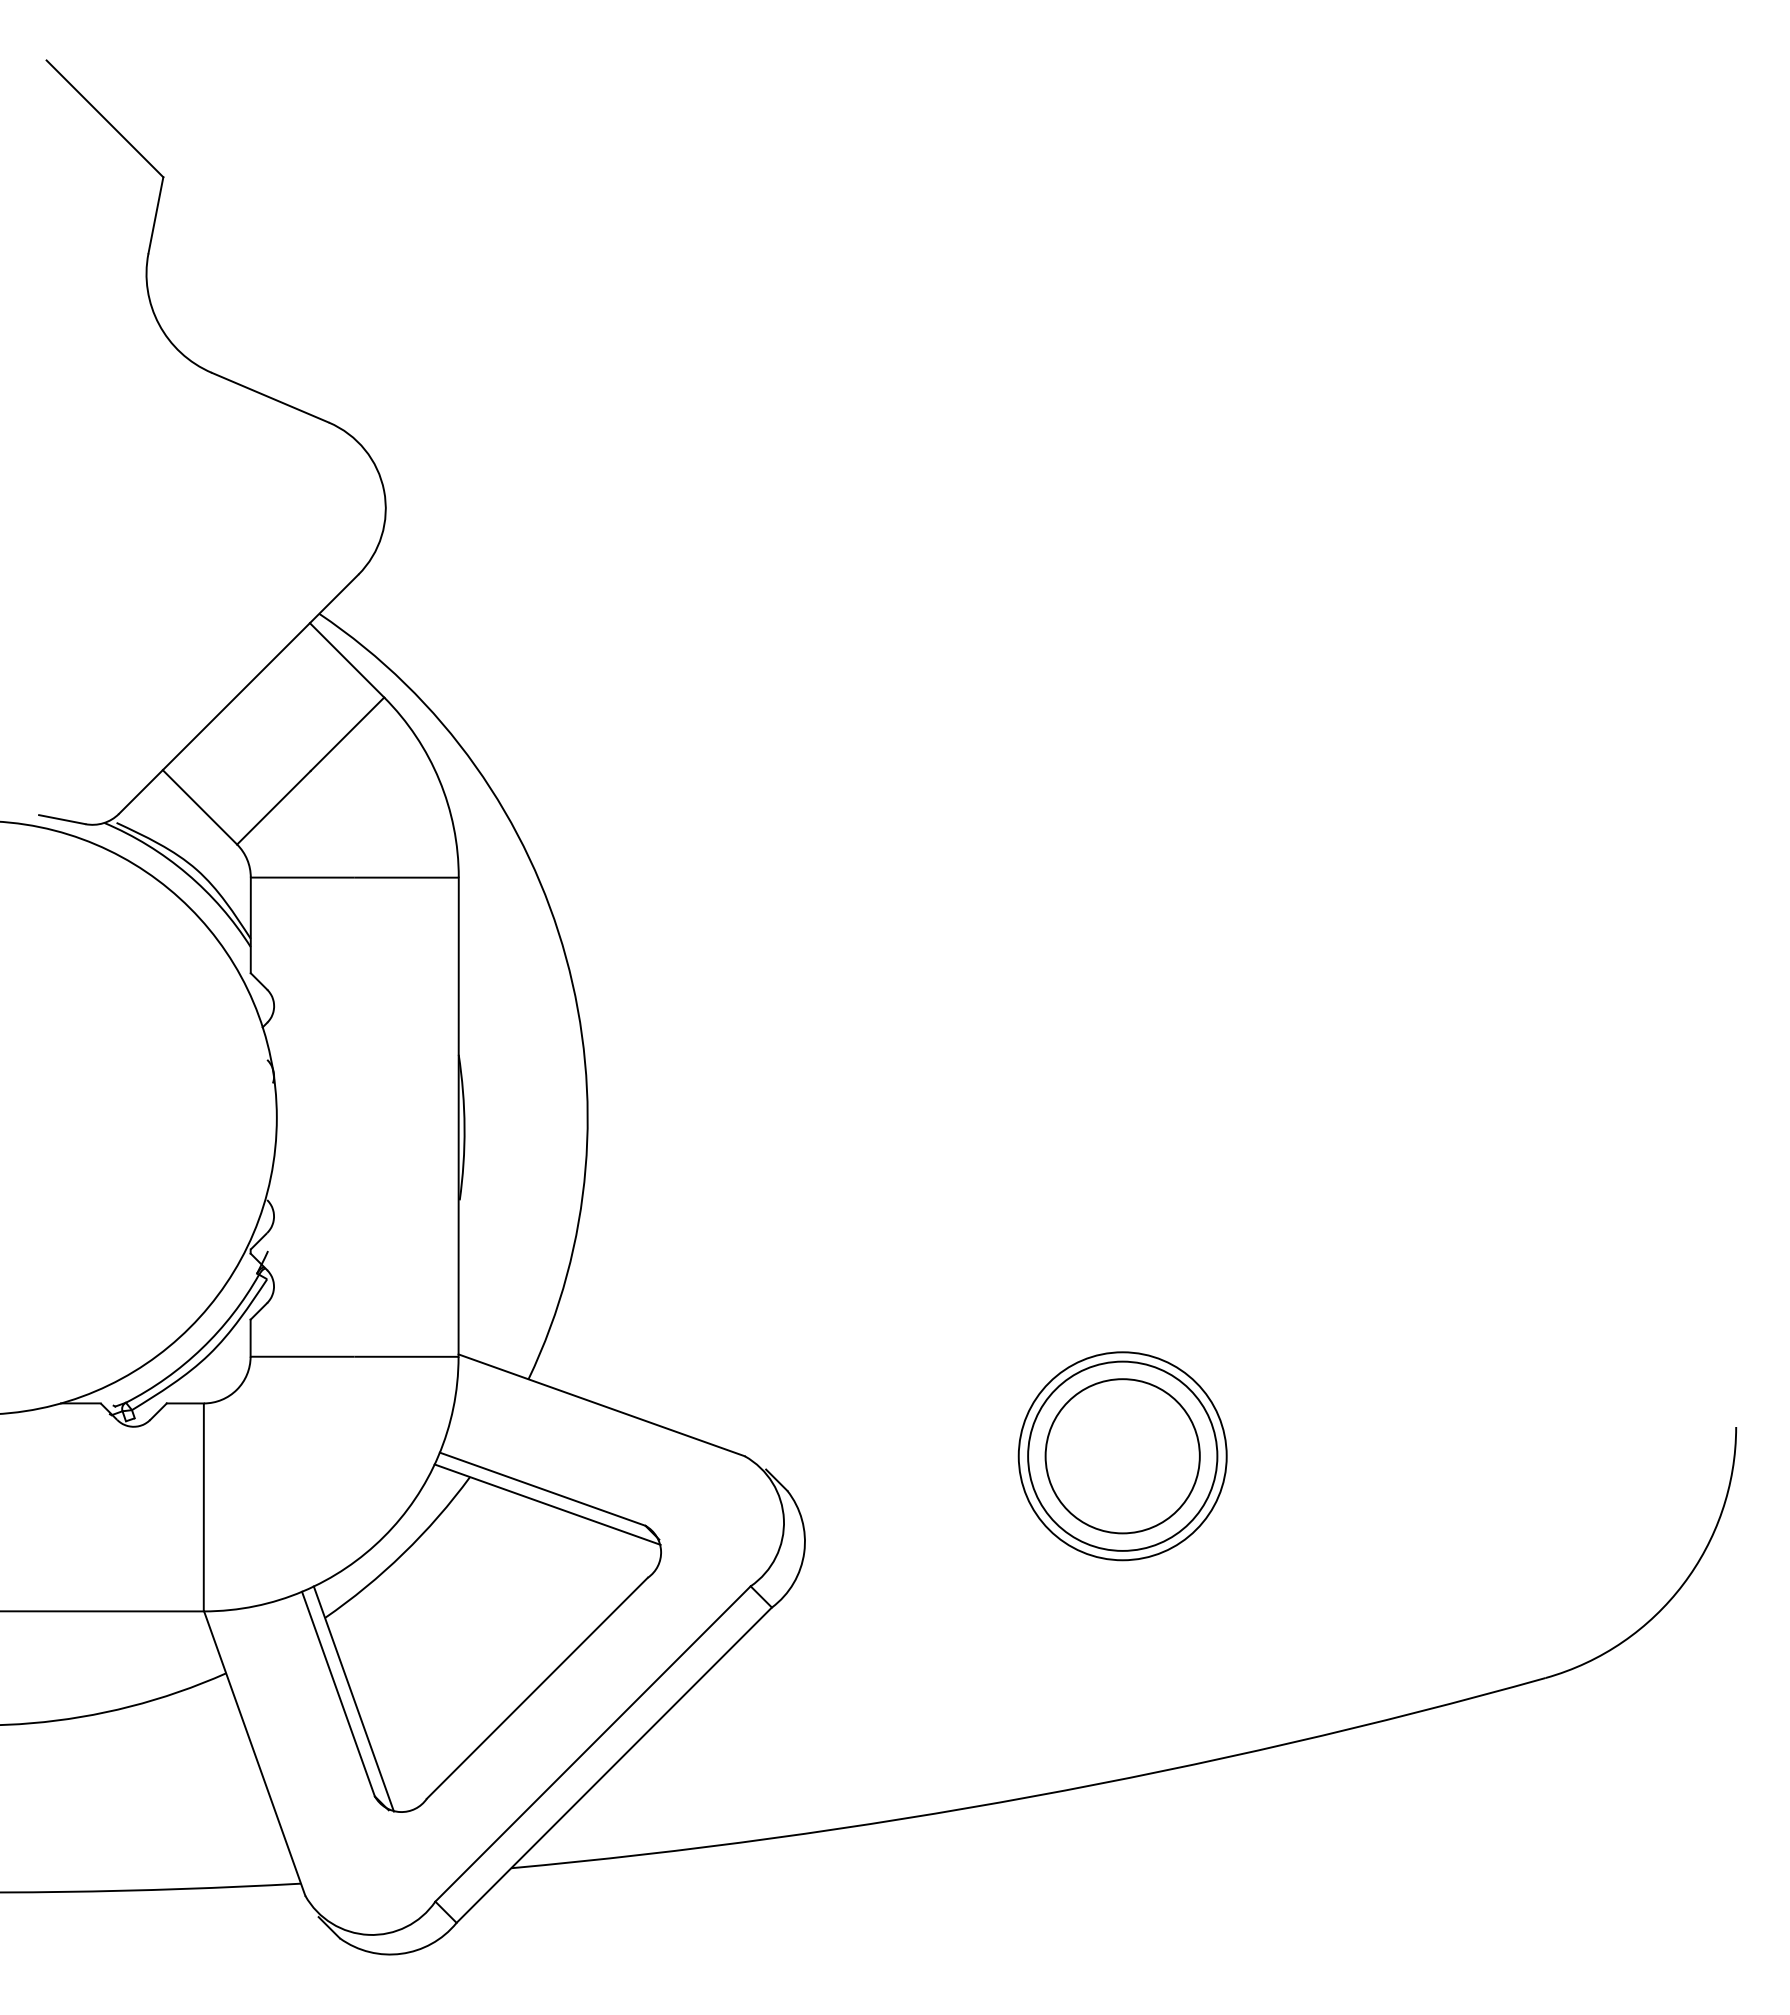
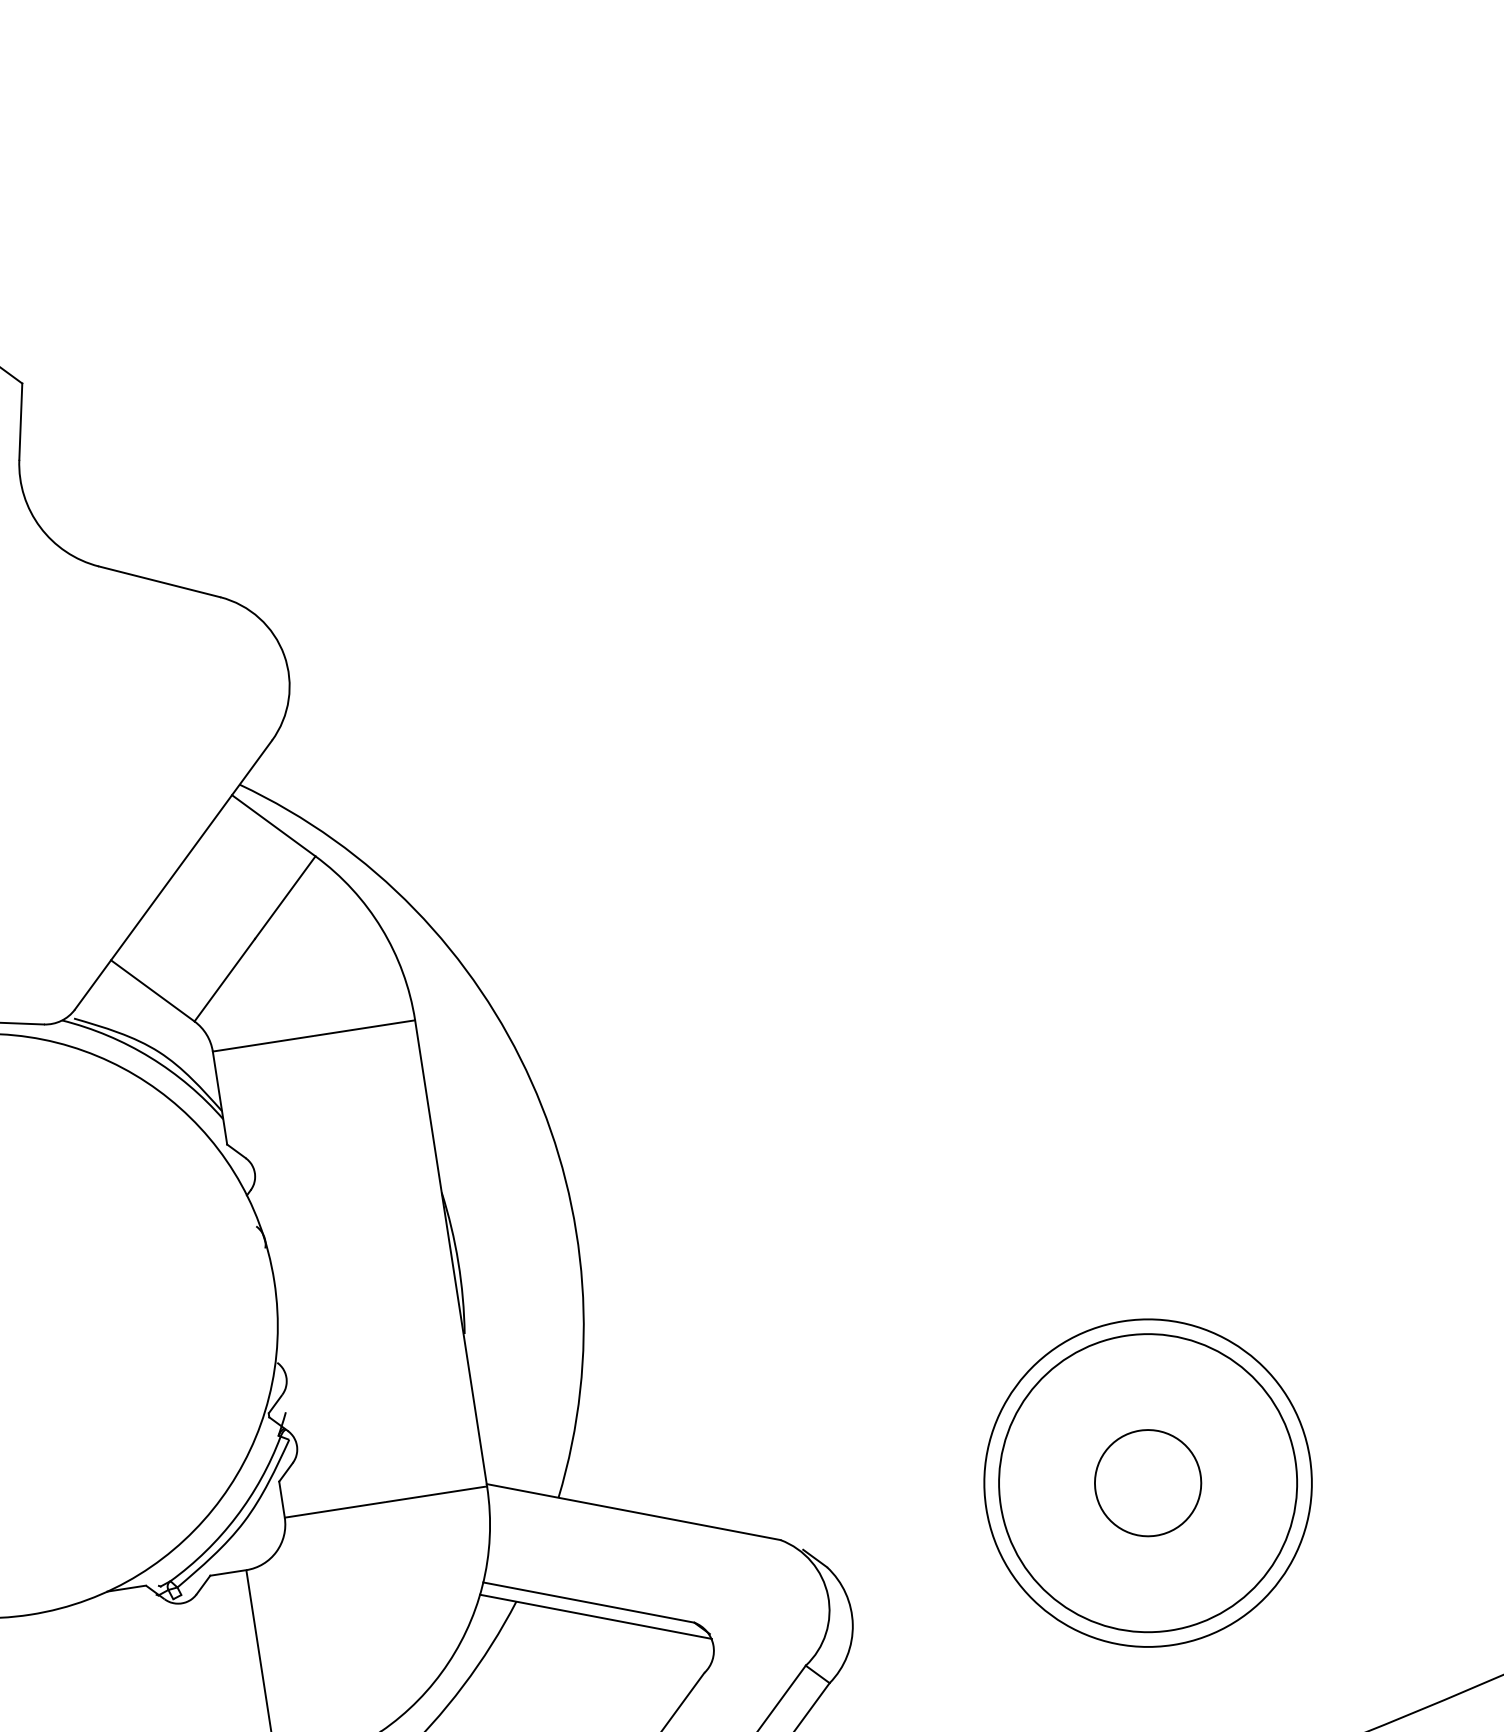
circle: (1122, 1455) -> (1147, 1482), size x1.6
circle: (1122, 1456) -> (1147, 1483), size x0.7
circle: (1122, 1456) -> (1147, 1483), size x1.6

